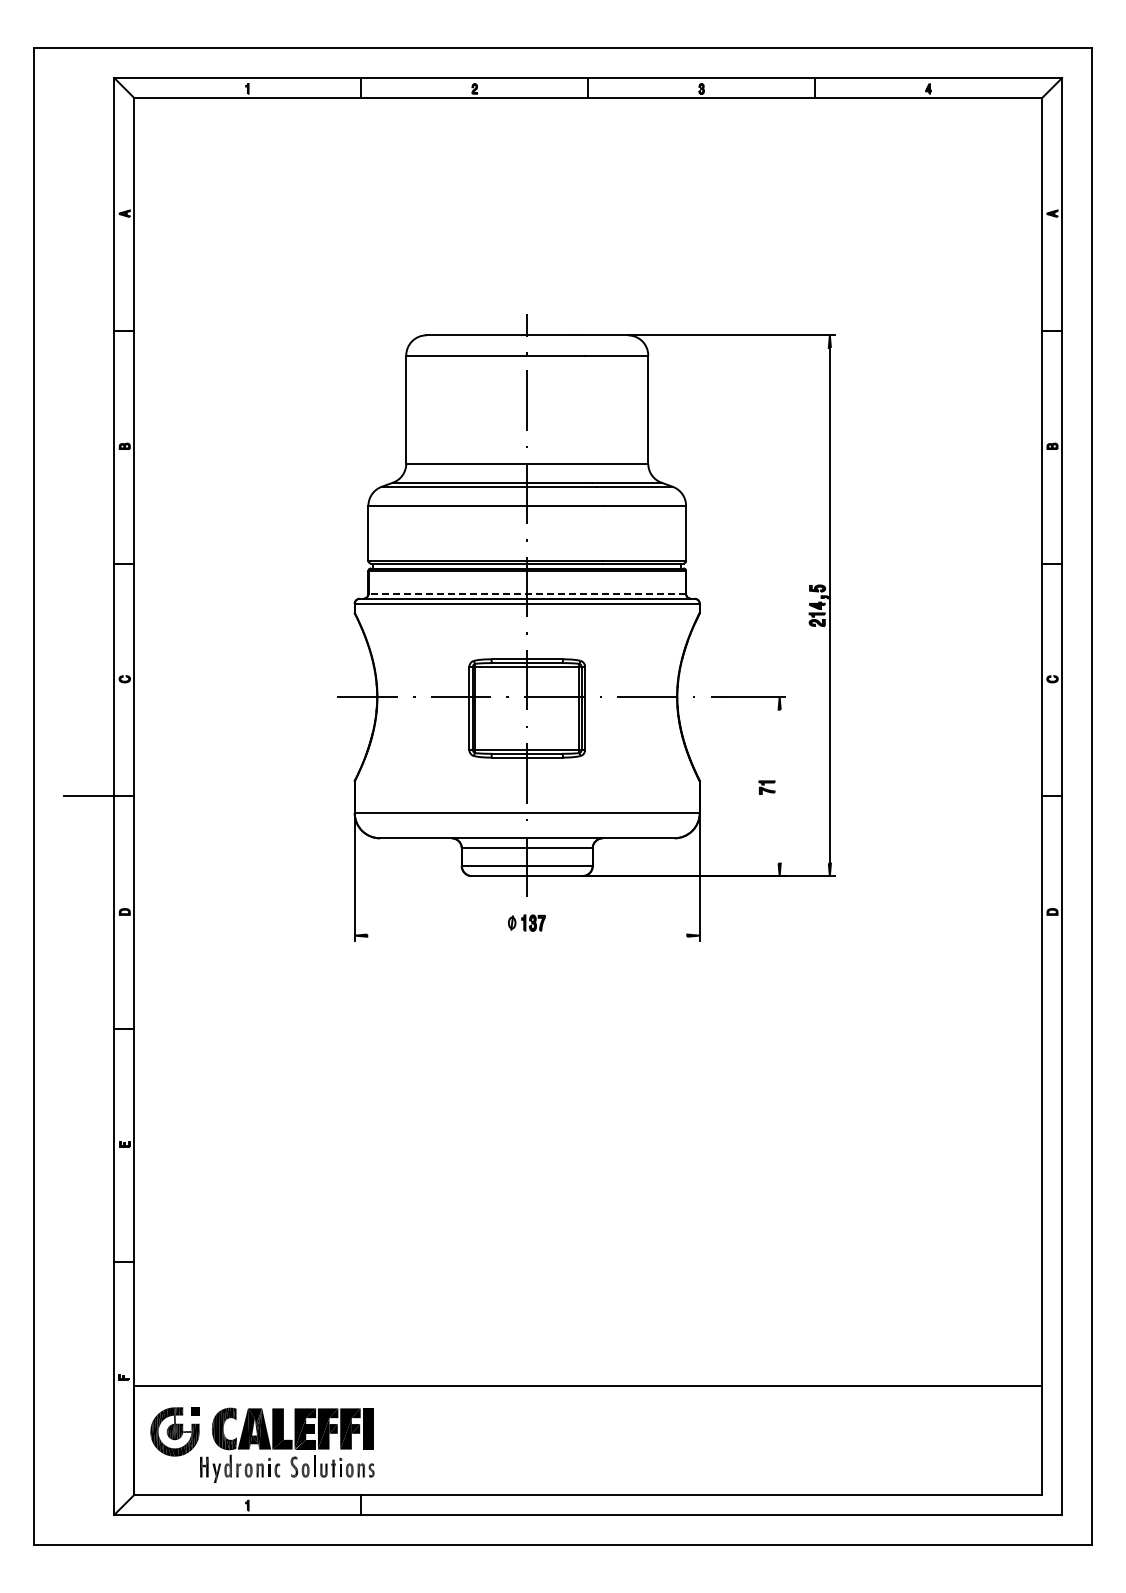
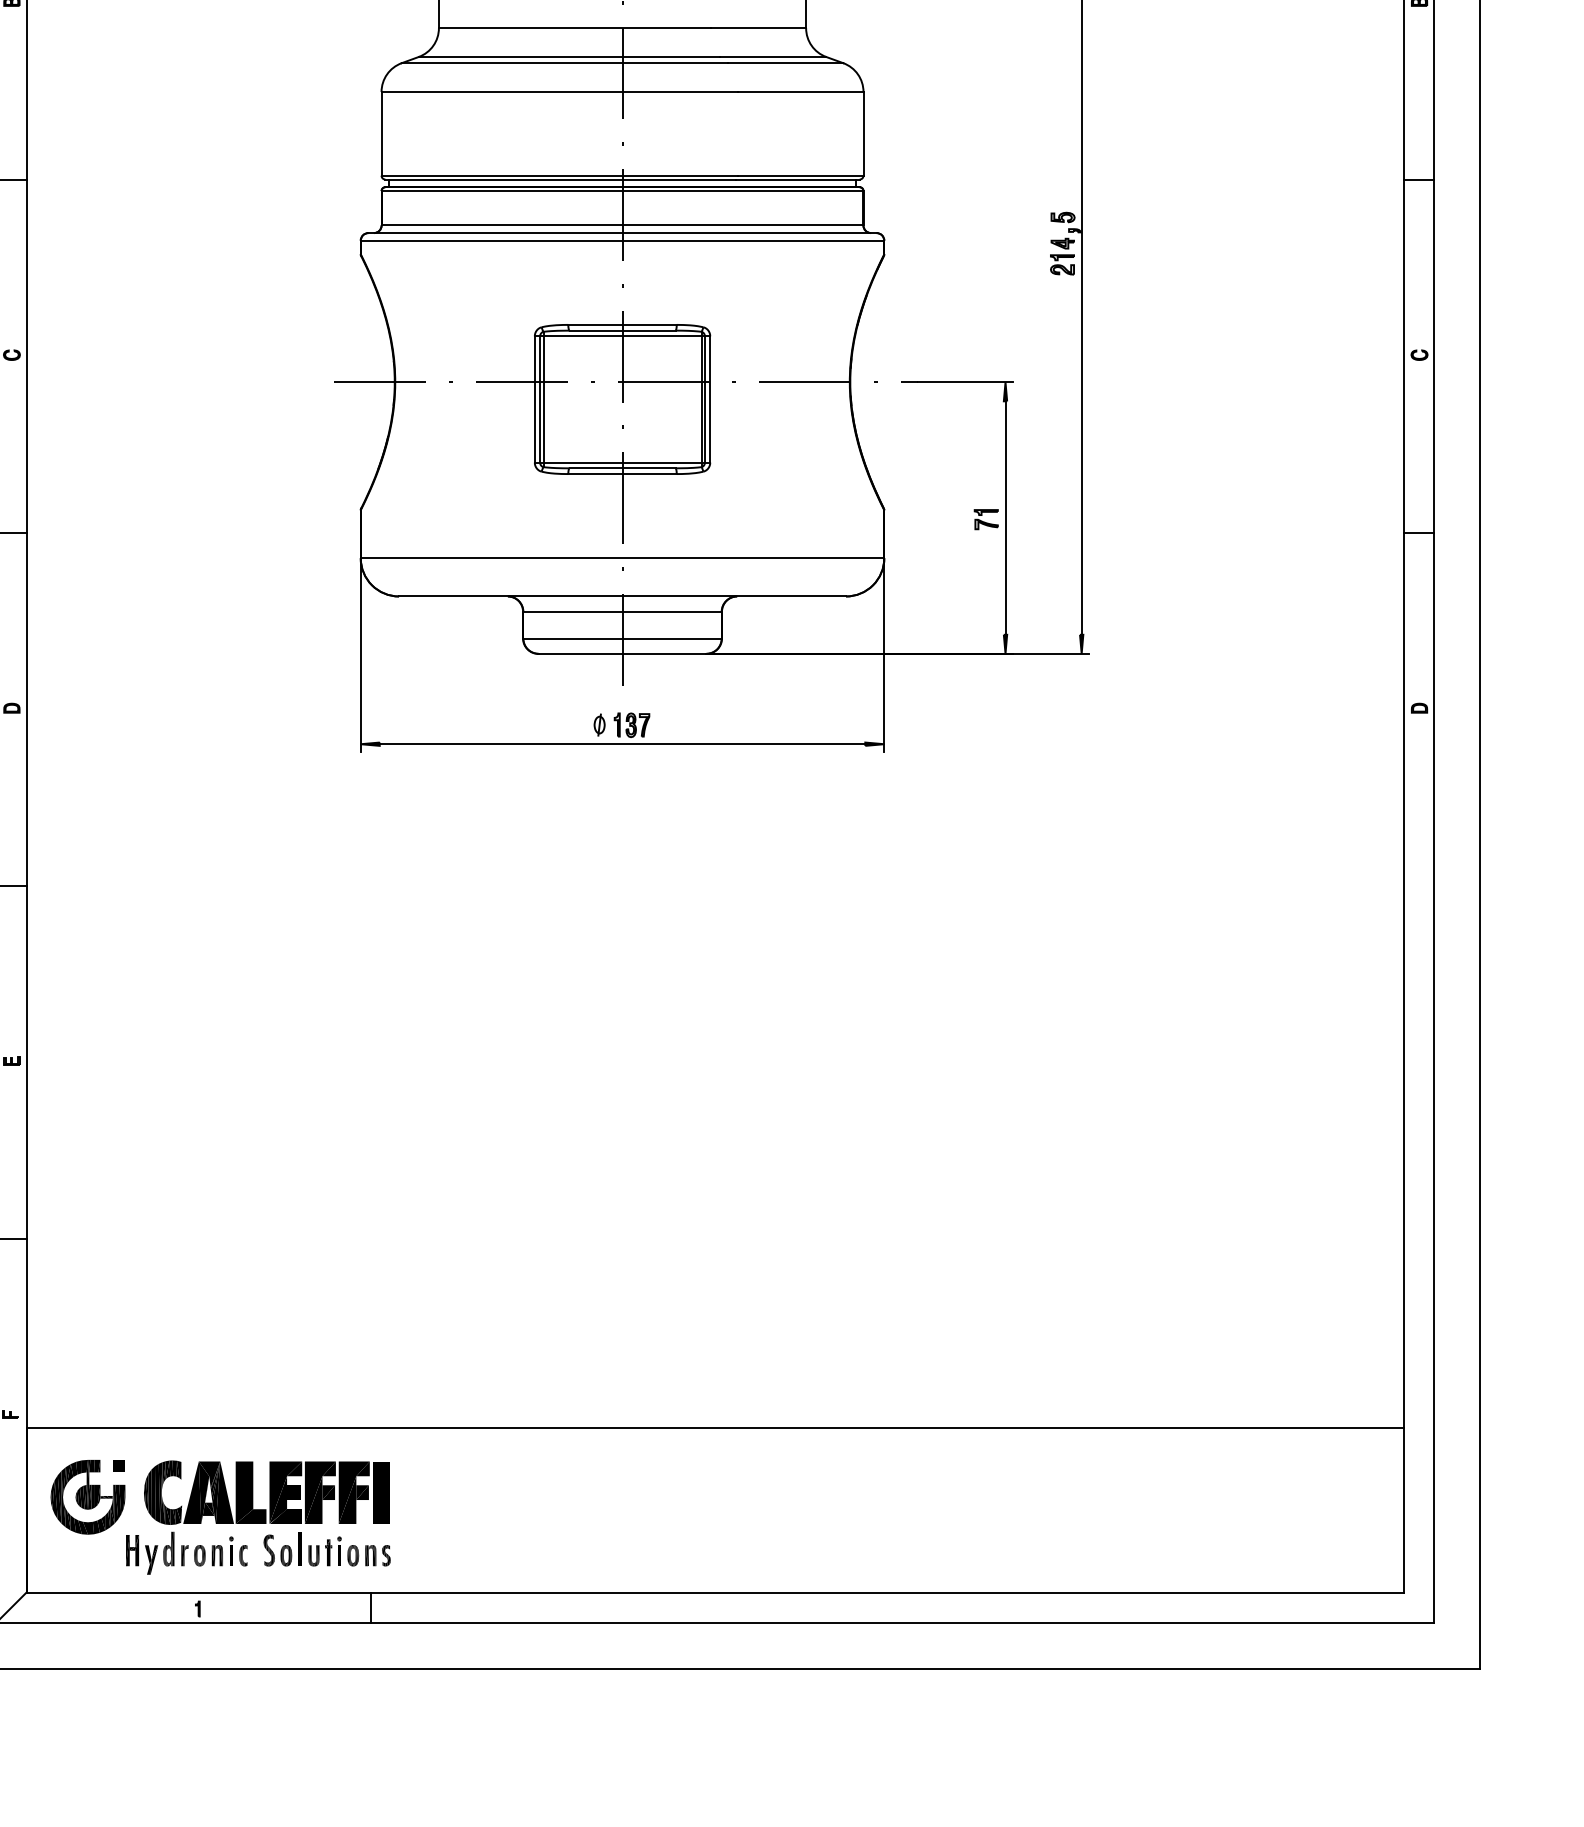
line: (527, 593) -> (622, 225), dashed -> solid
line: (779, 786) -> (1005, 517), added
line: (527, 935) -> (622, 743), added

